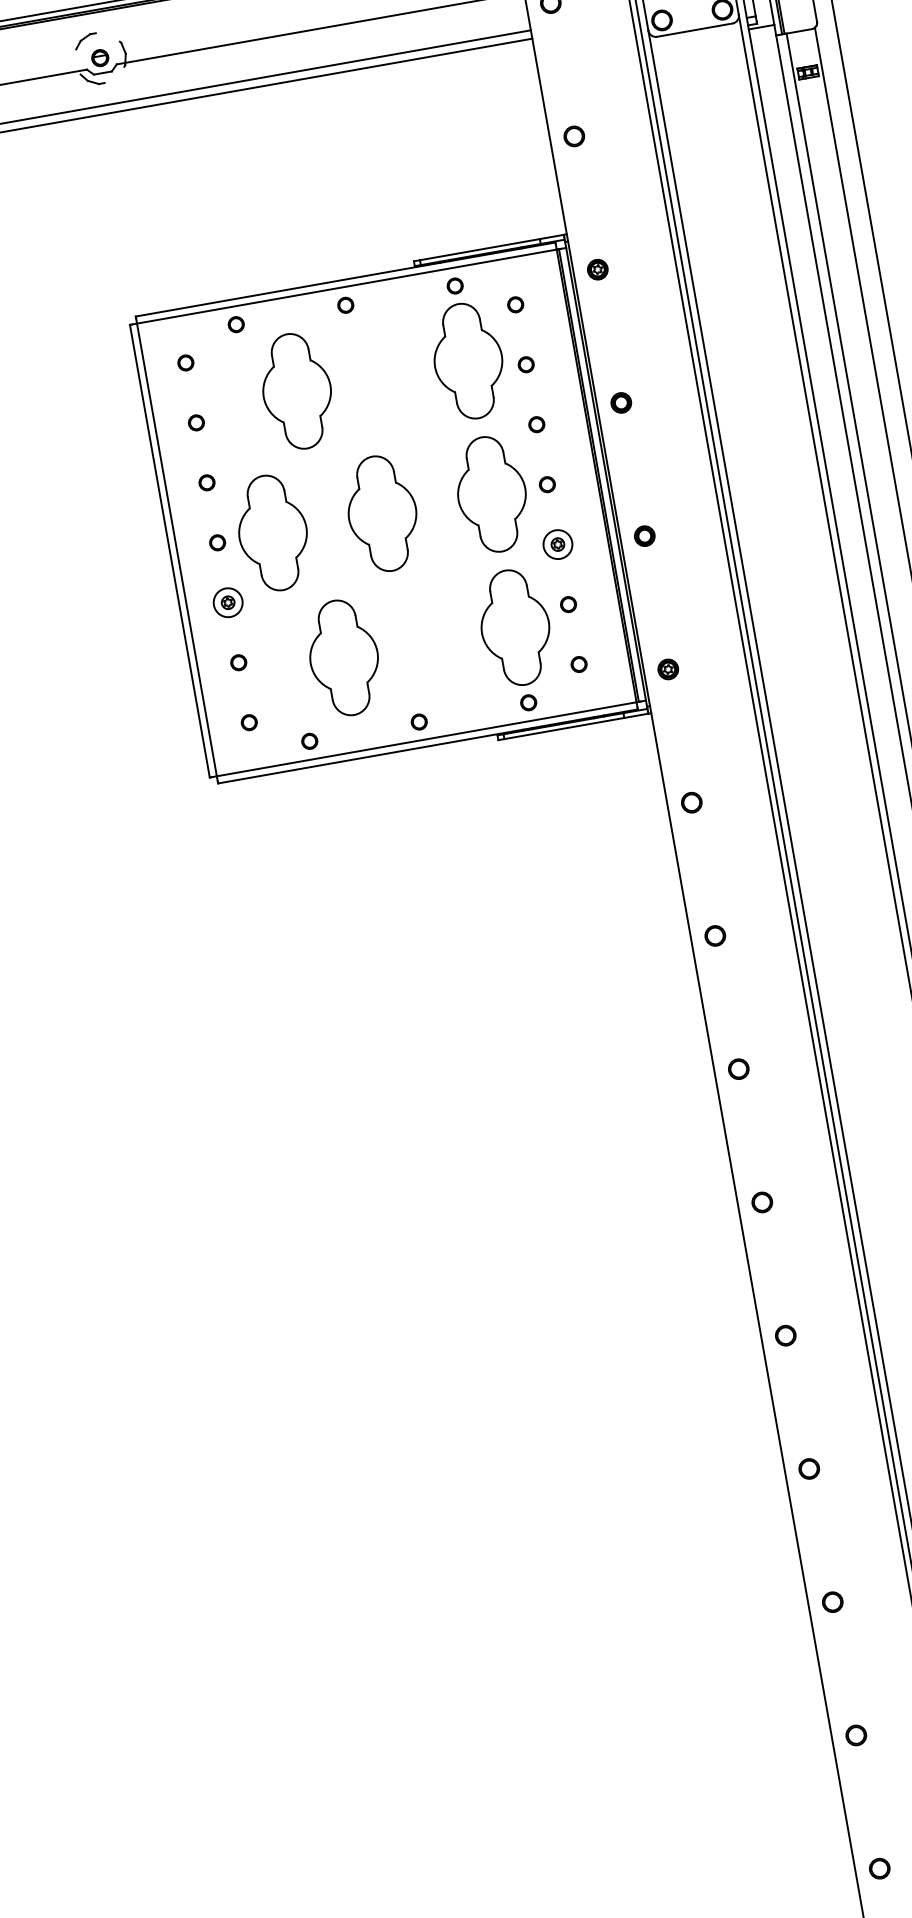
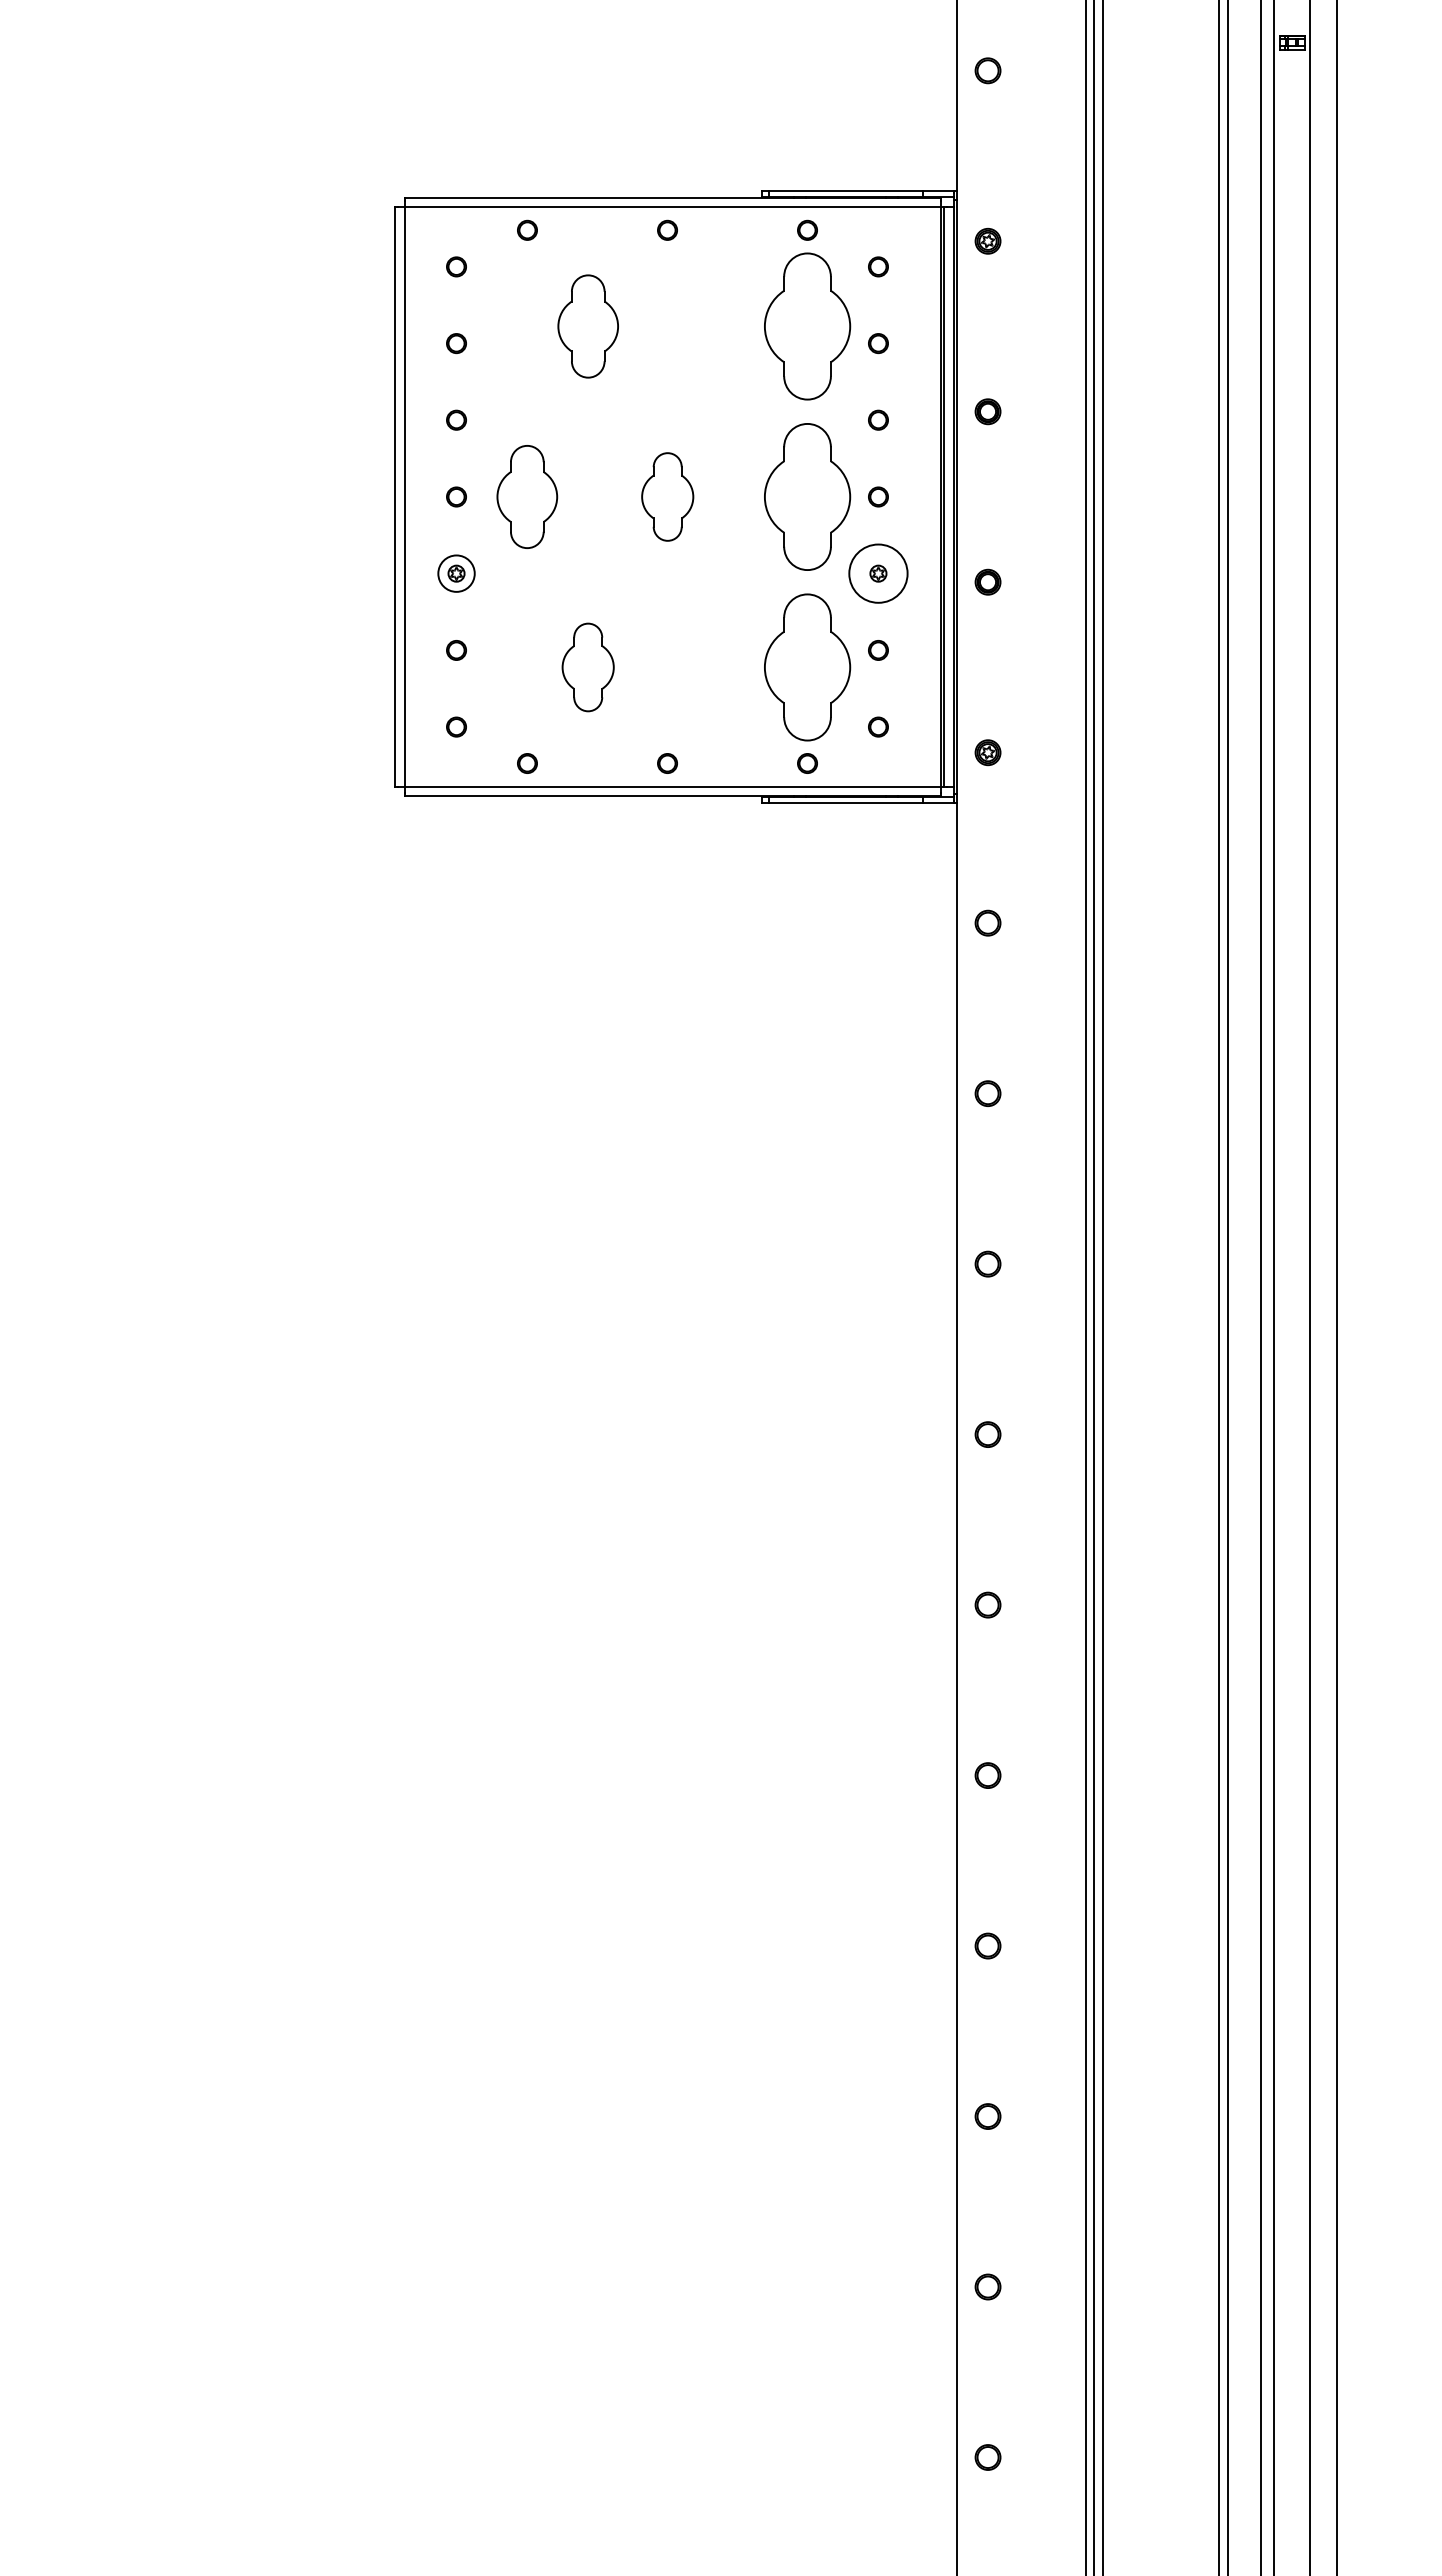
part: (296, 391) -> (587, 326), size x0.7
part: (382, 513) -> (667, 496), size x0.6
part: (272, 532) -> (526, 496), size x0.7
circle: (557, 544) -> (878, 573), size x1.6
part: (343, 658) -> (587, 667), size x0.6

